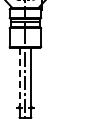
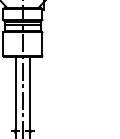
line: (19, 77) -> (15, 93), dashed -> solid

